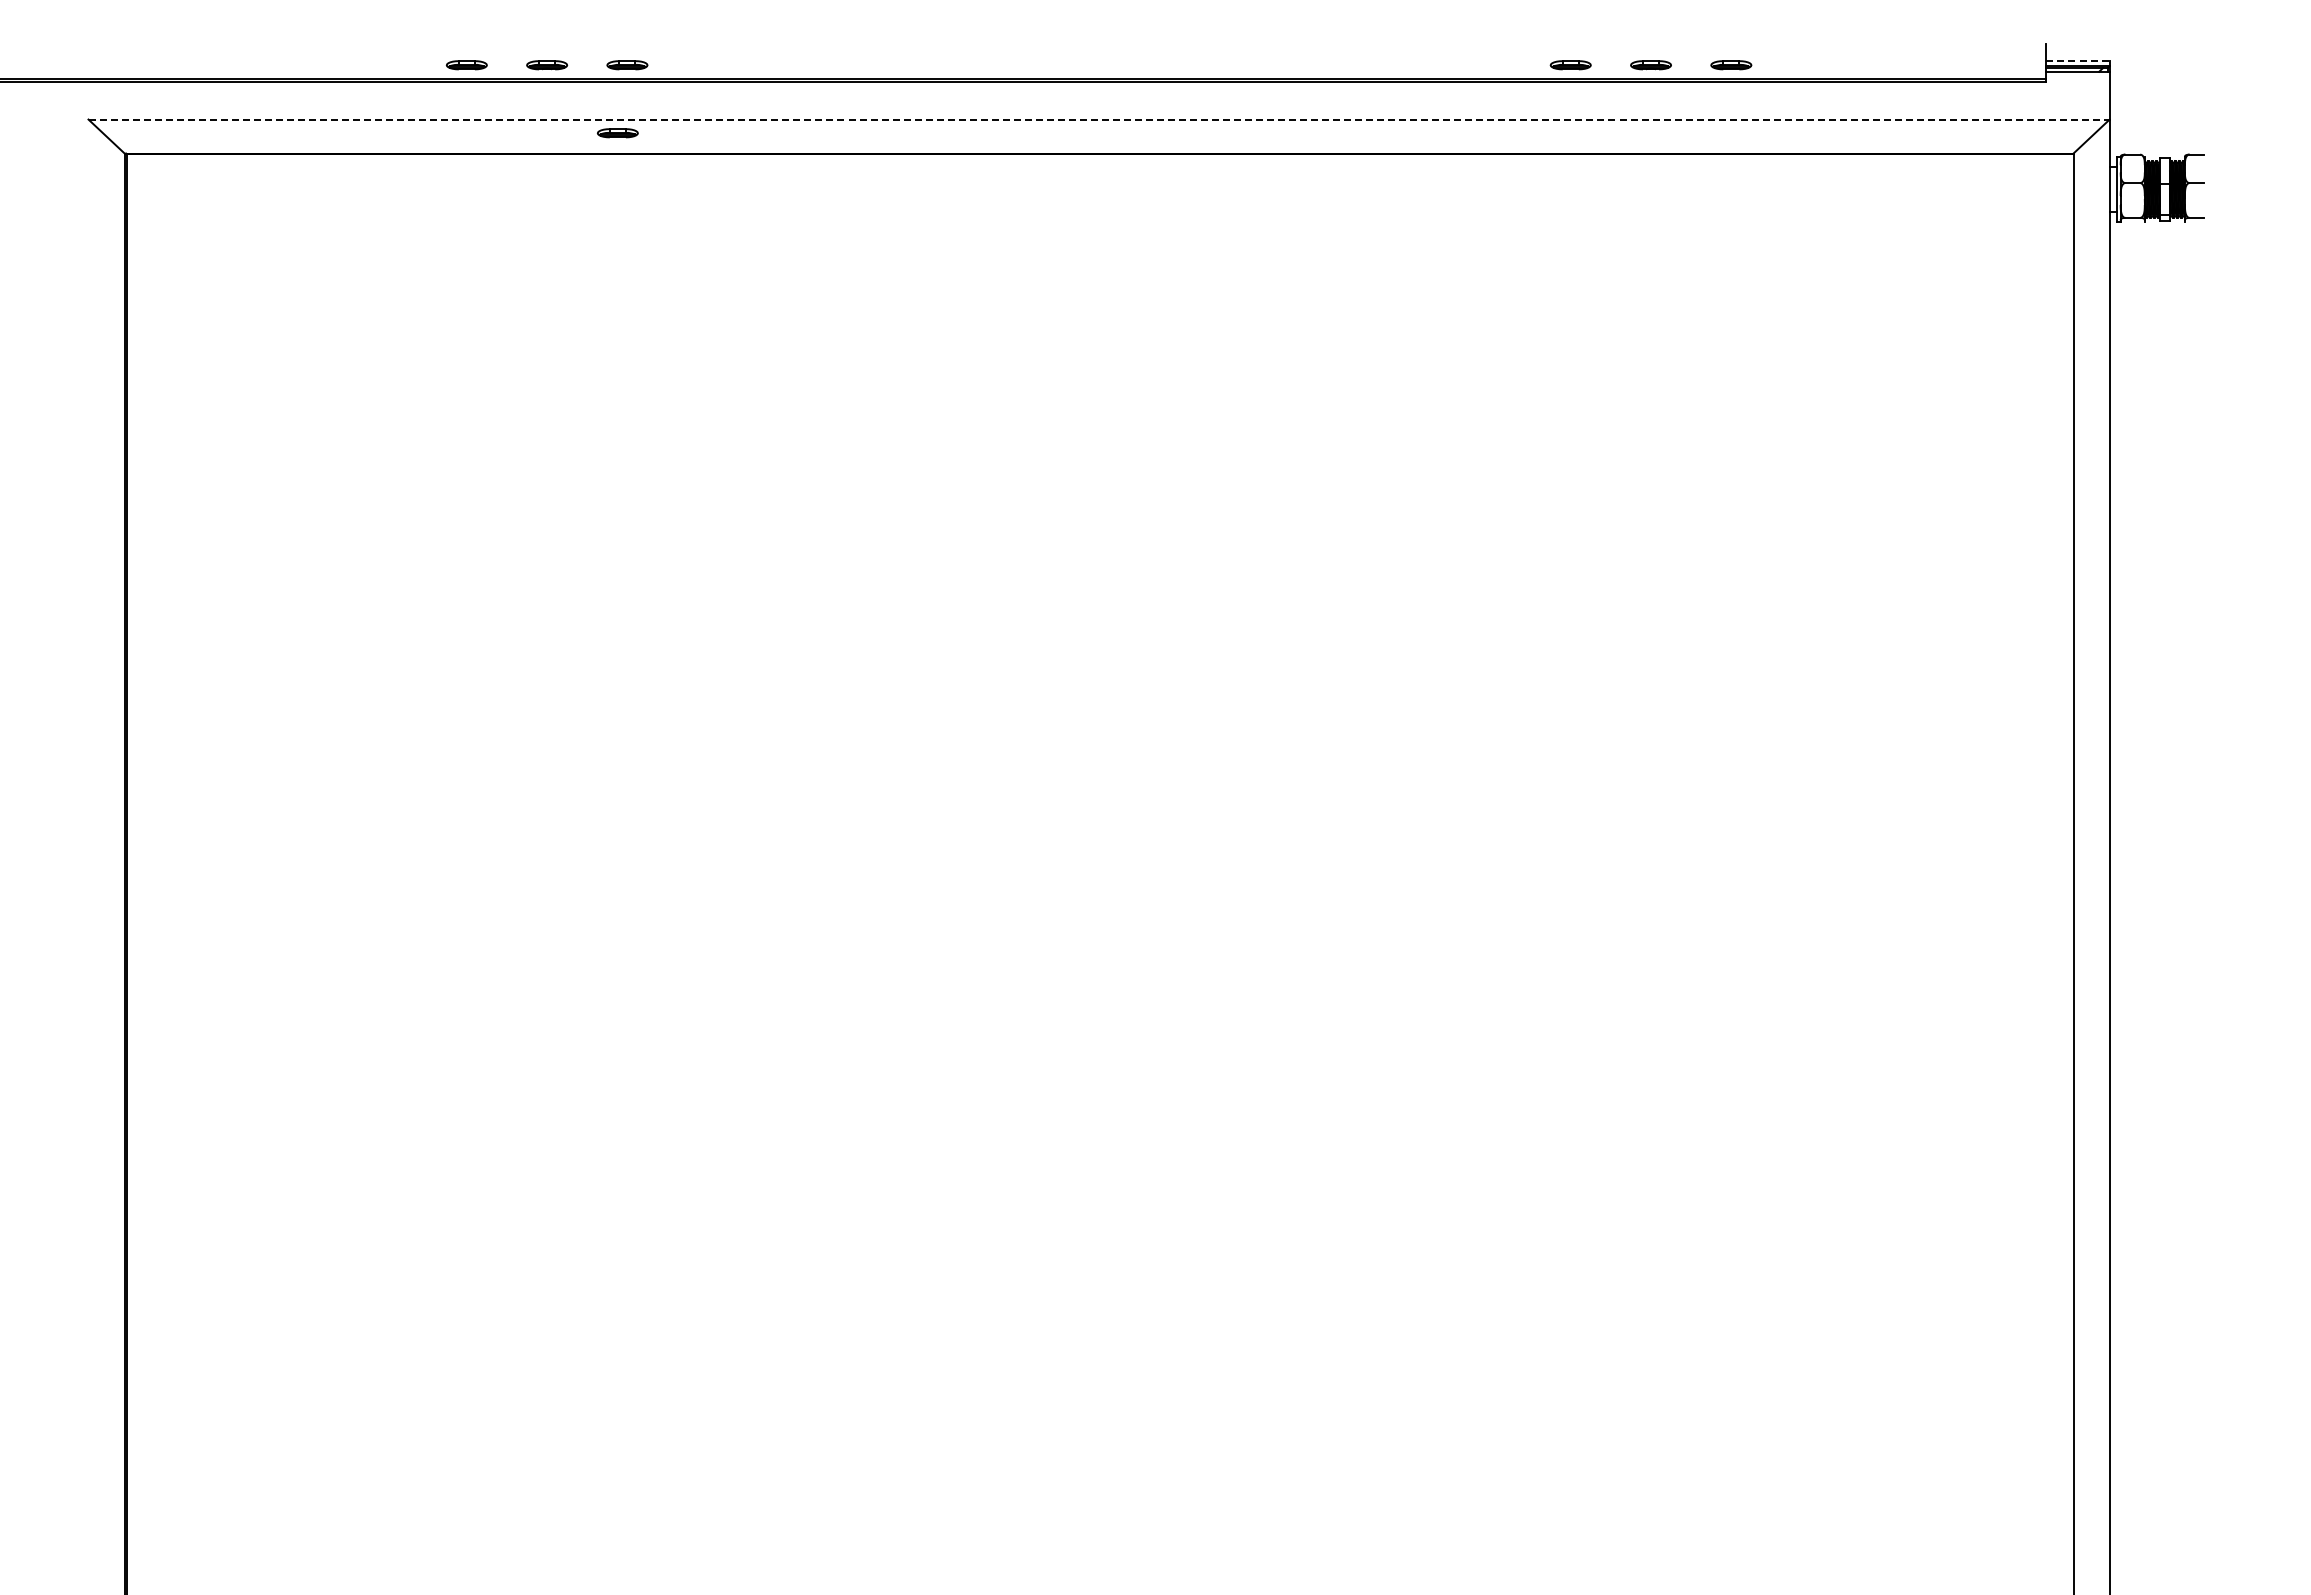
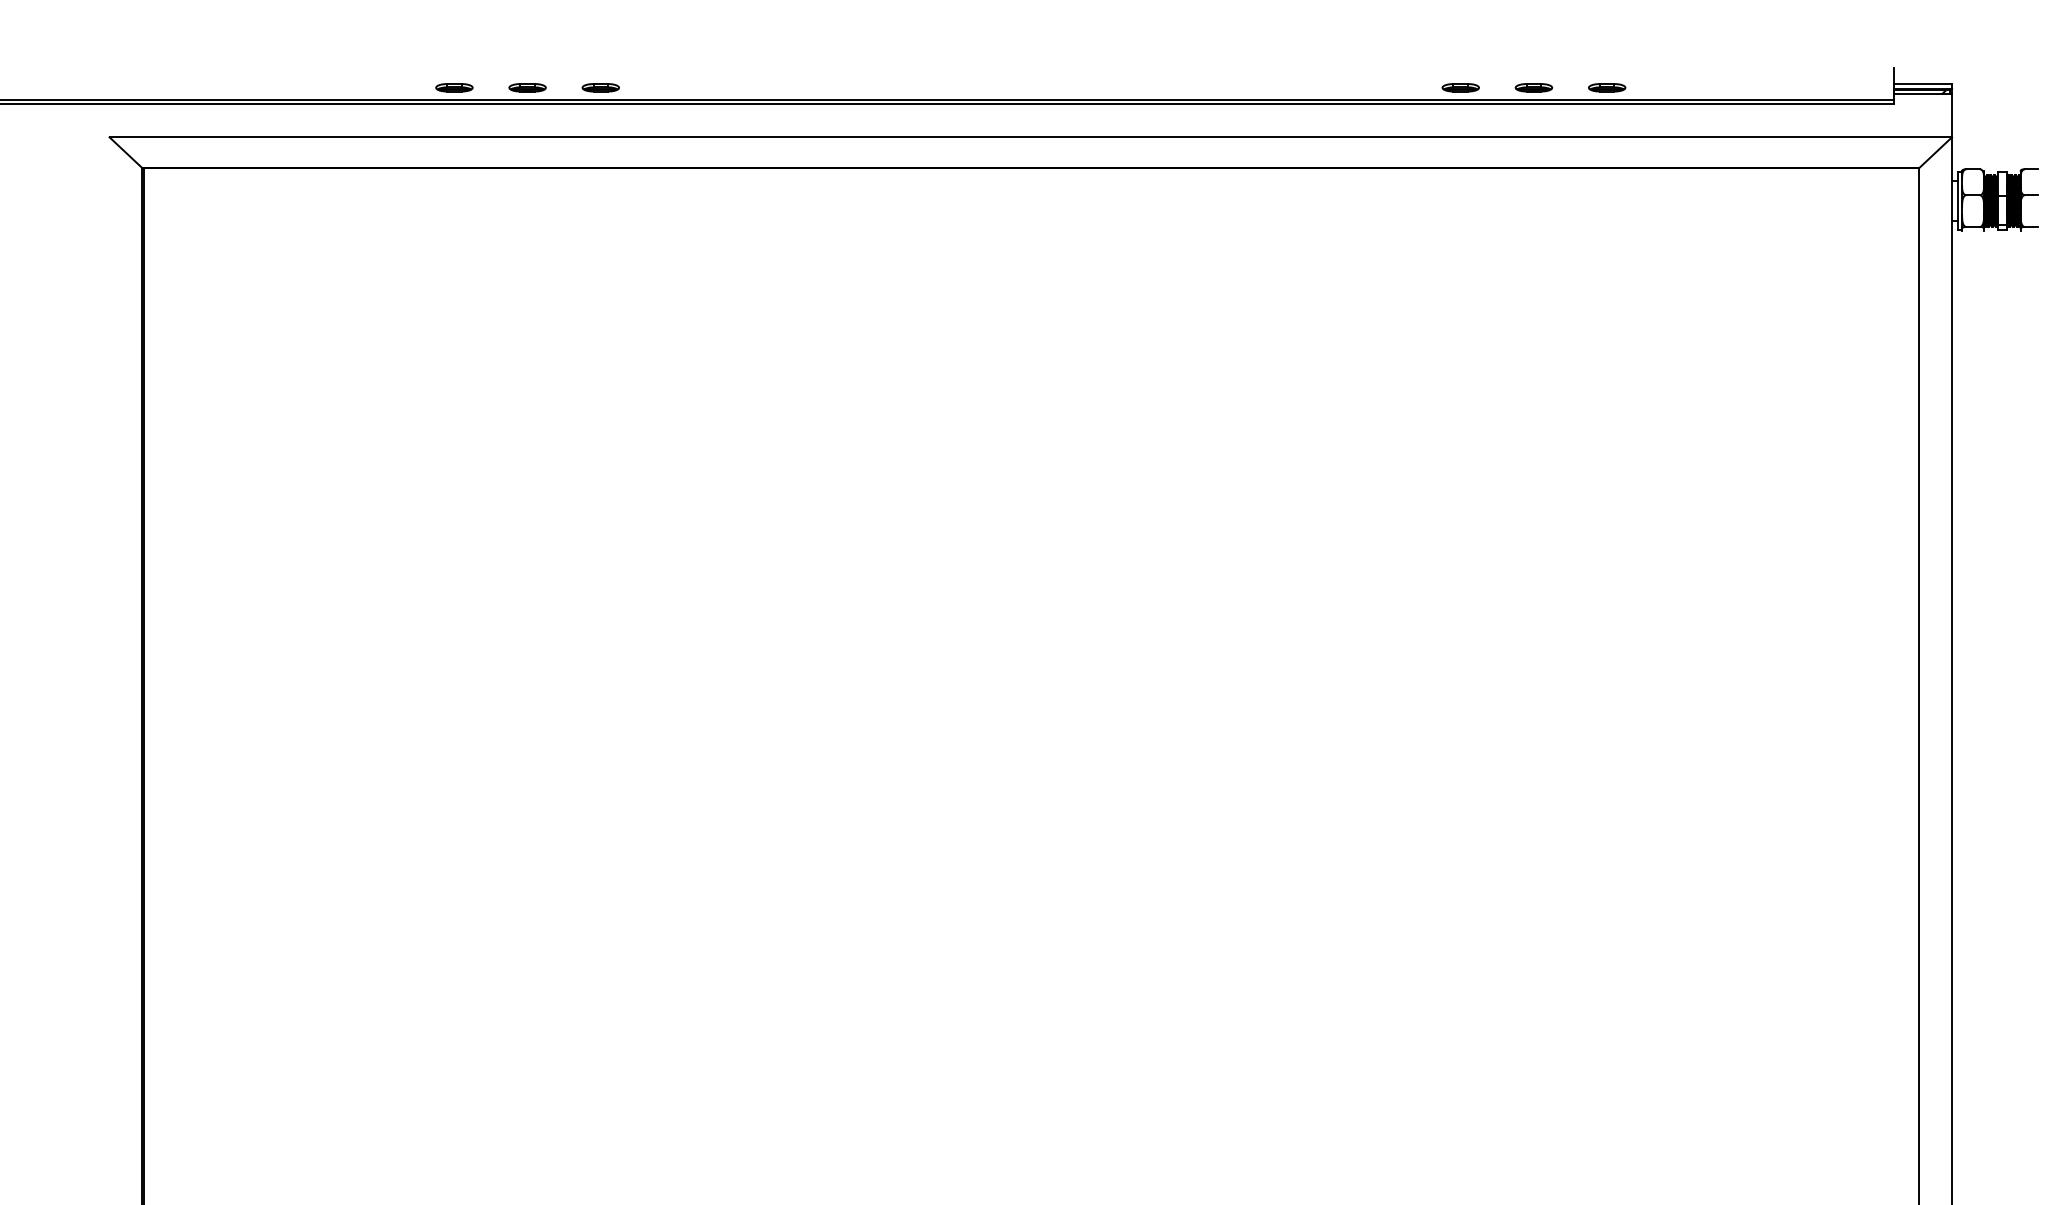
line: (2078, 61) -> (1923, 84), dashed -> solid
line: (1099, 119) -> (1031, 137), dashed -> solid
part: (617, 133) -> (591, 150), removed

